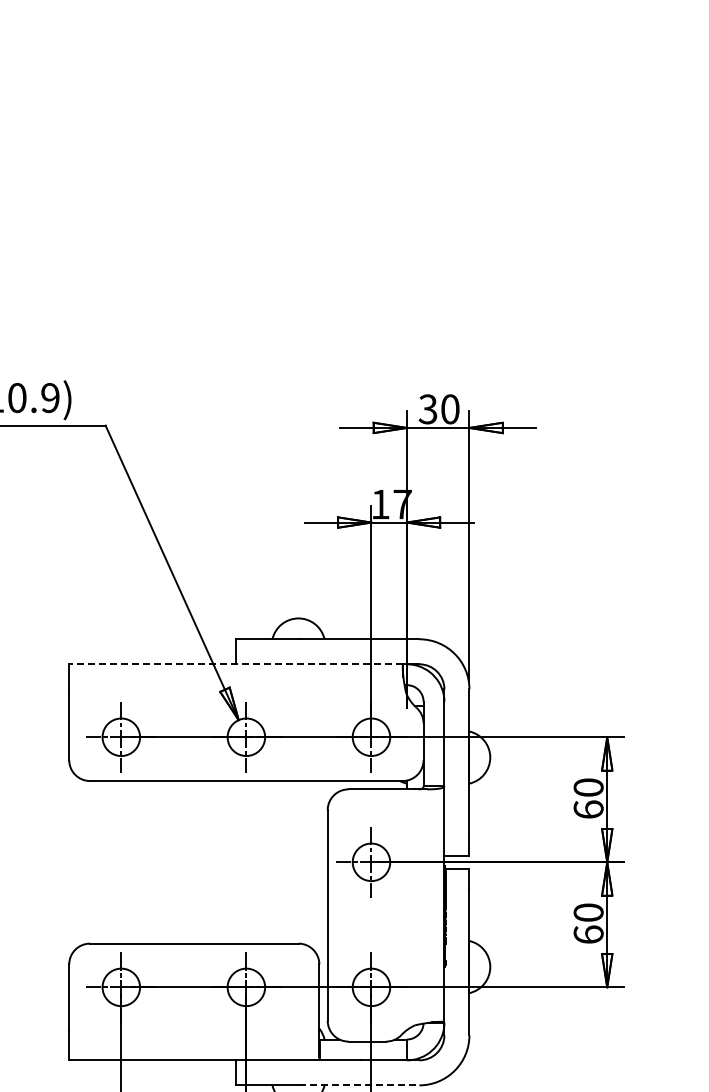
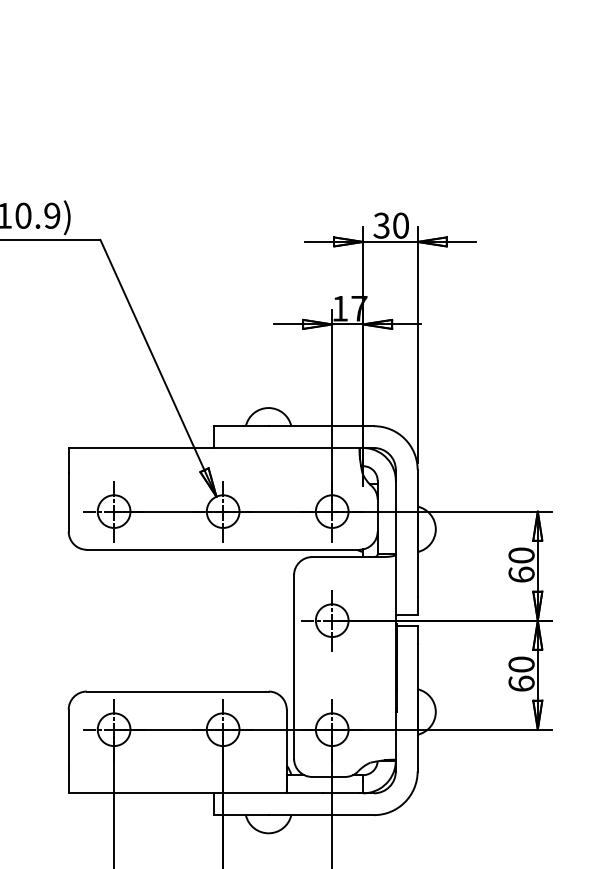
line: (235, 664) -> (213, 448), dashed -> solid
line: (359, 1085) -> (321, 815), dashed -> solid

